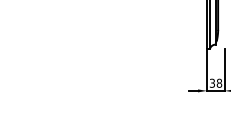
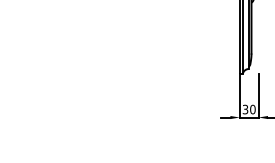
text: (219, 83) -> (252, 109), 38 -> 30

